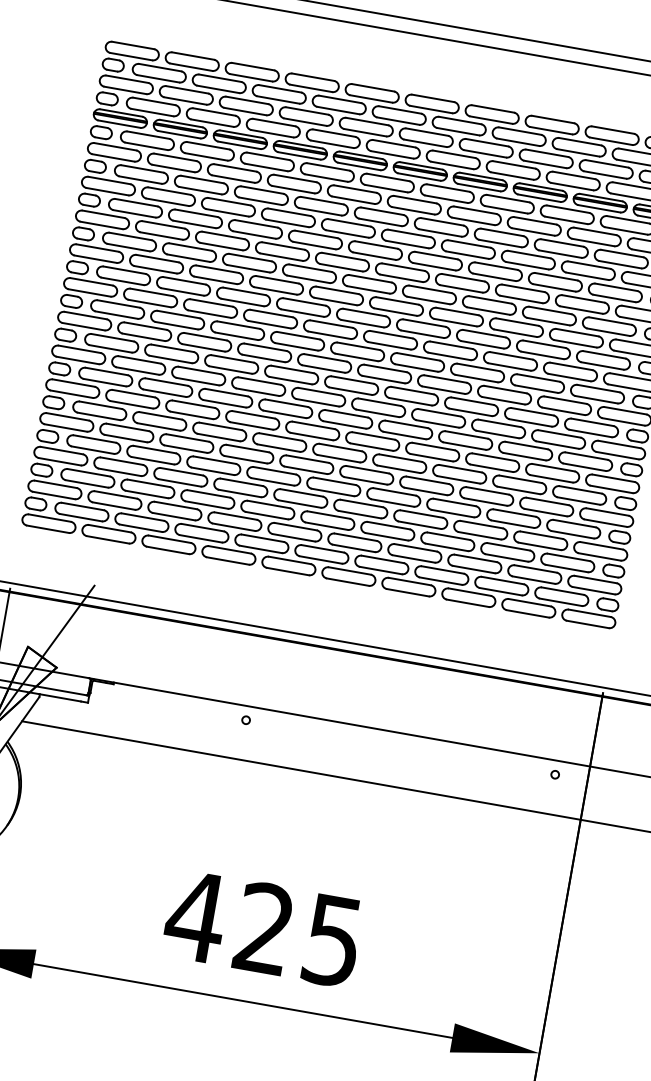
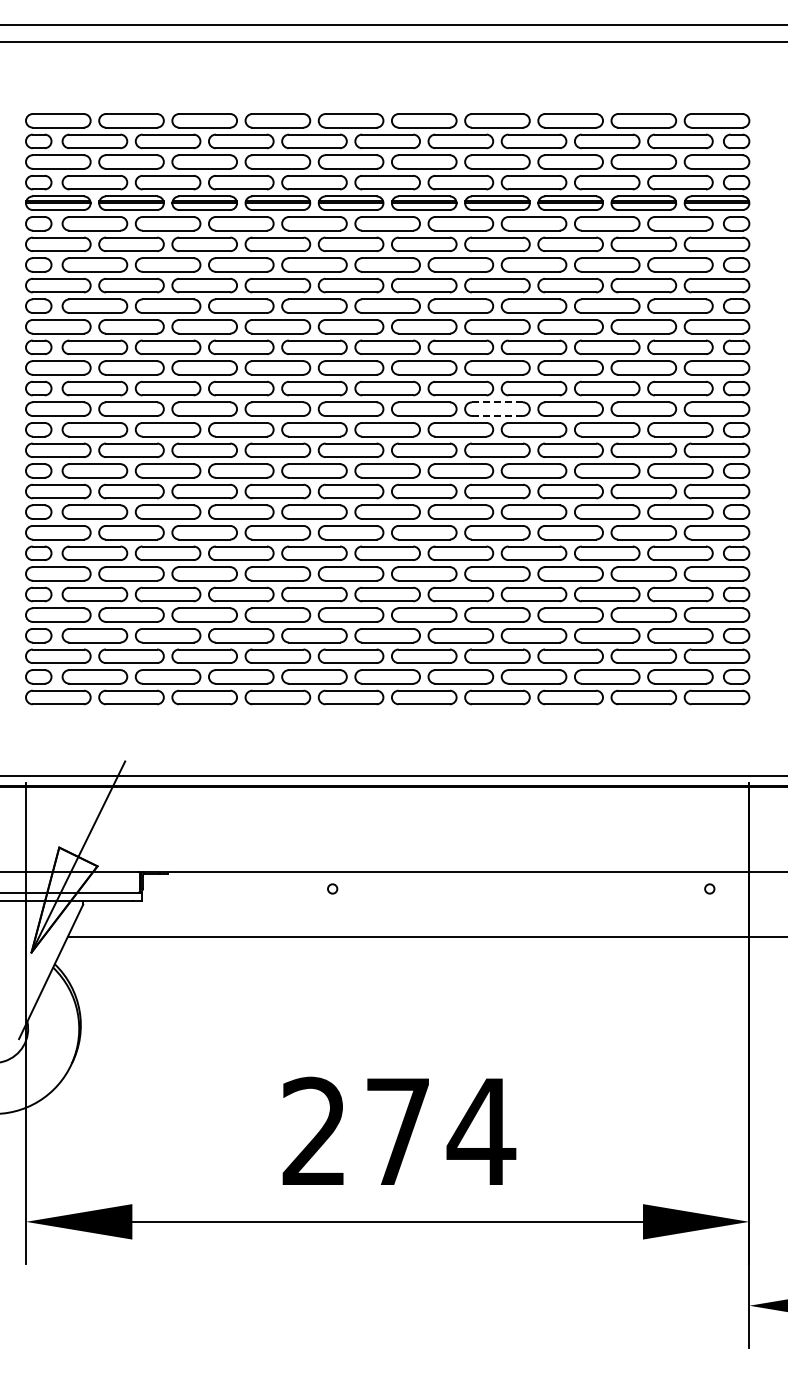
line: (451, 345) -> (497, 402), solid -> dashed
line: (449, 356) -> (497, 415), solid -> dashed
text: (264, 928) -> (397, 1131), 425 -> 274

